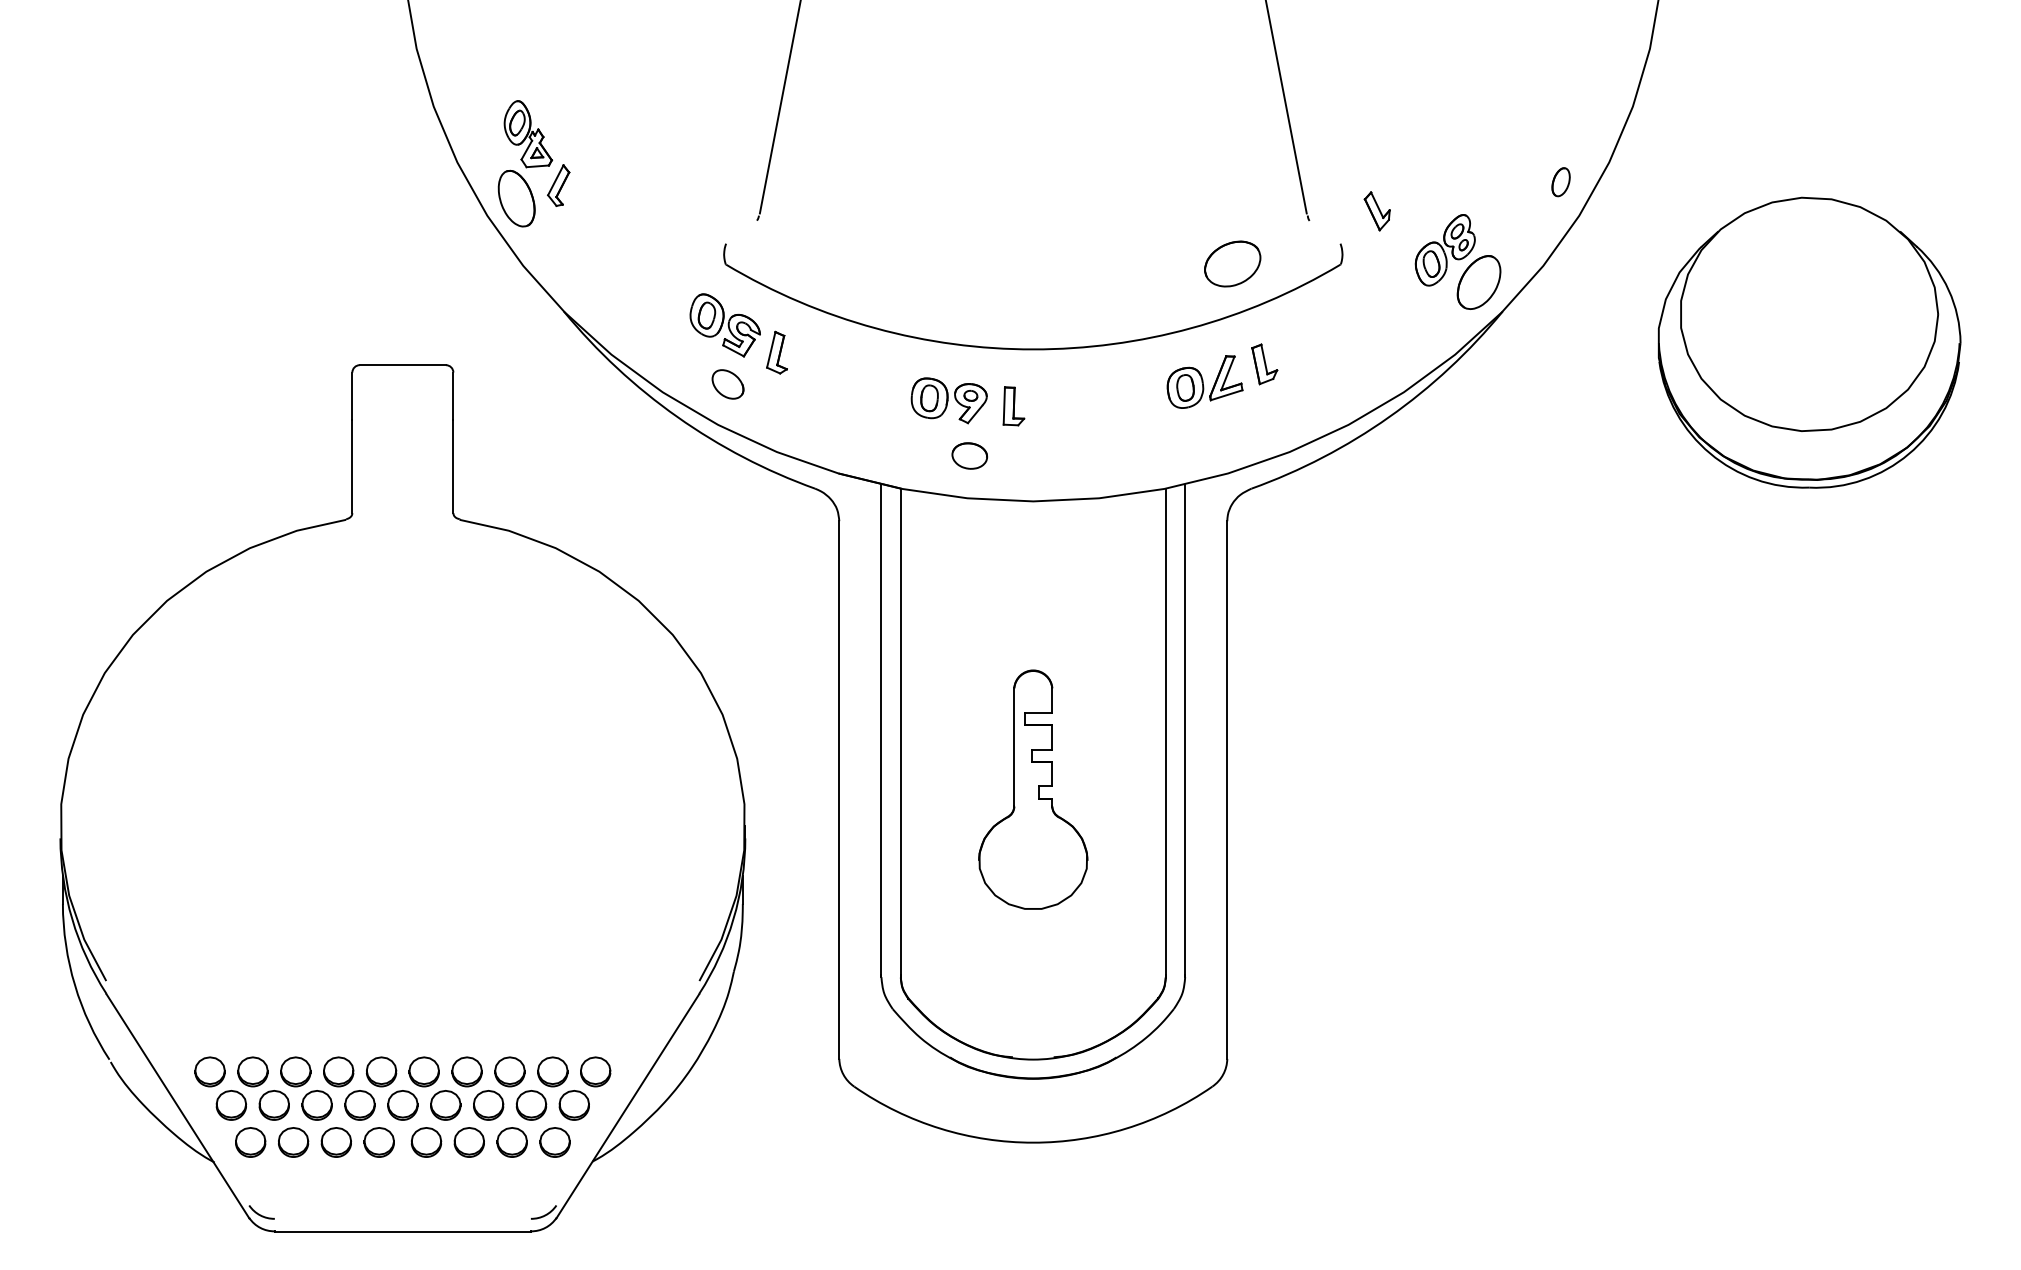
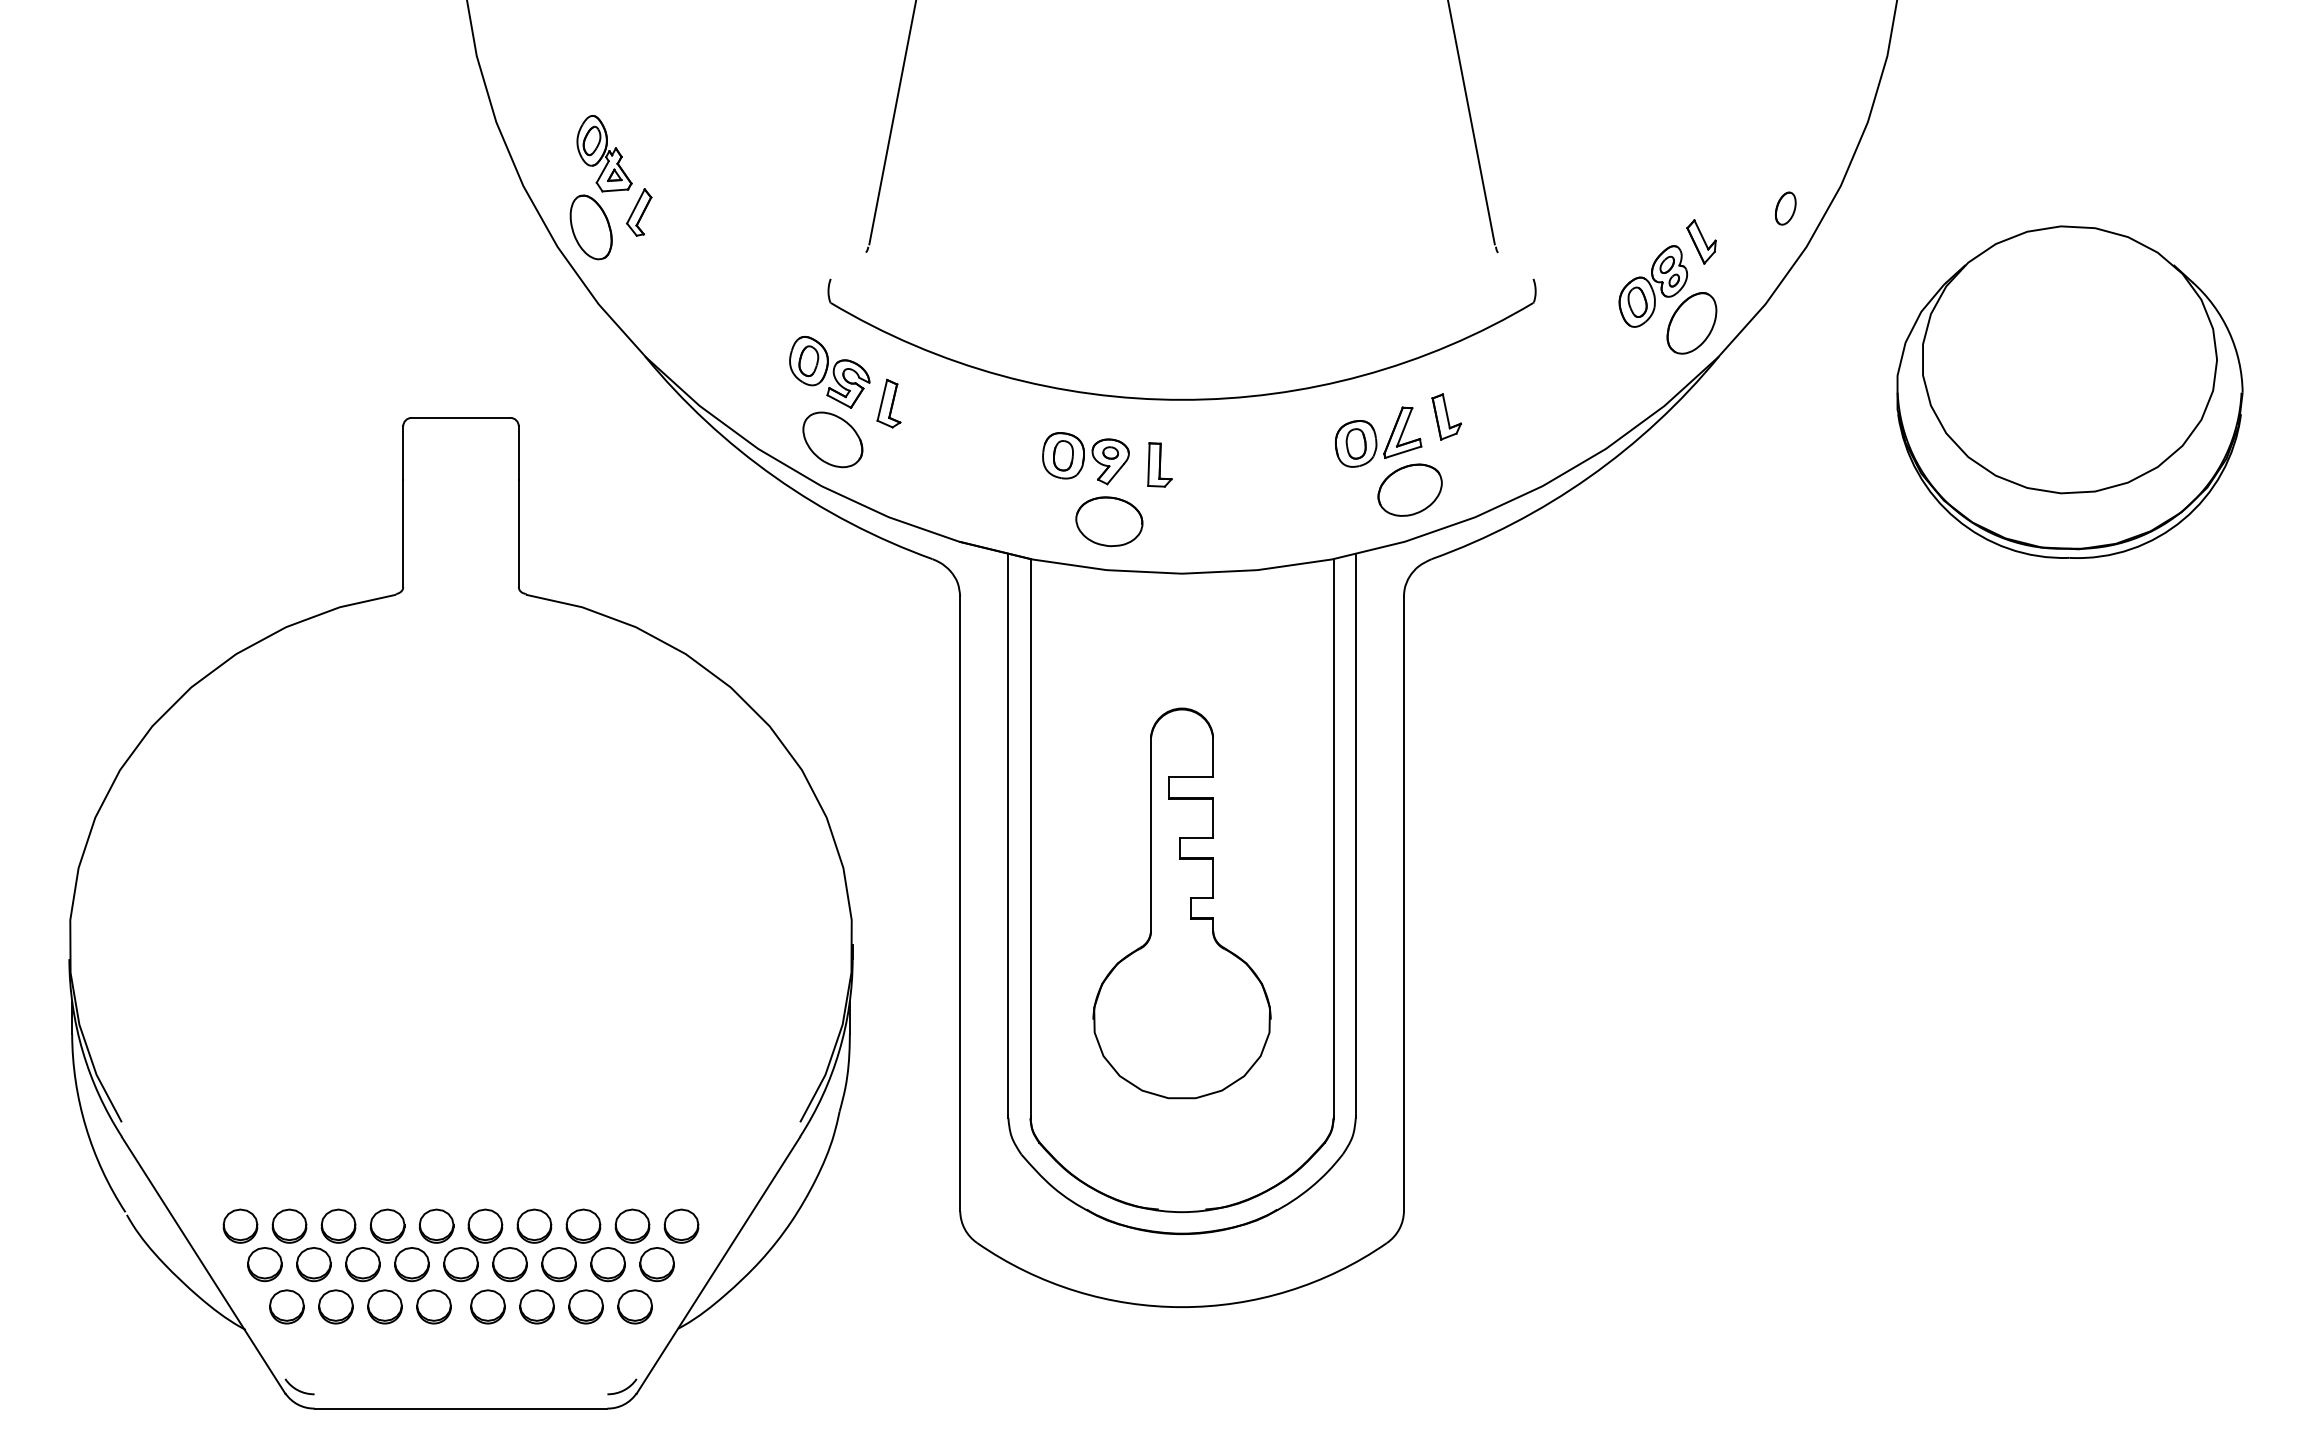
part: (1377, 210) -> (1701, 241), moved
part: (1232, 263) -> (1409, 489), moved
part: (727, 384) -> (832, 439), size x1.67
part: (969, 455) -> (1109, 521), size x1.67
part: (1032, 789) -> (1181, 903), size x1.43

